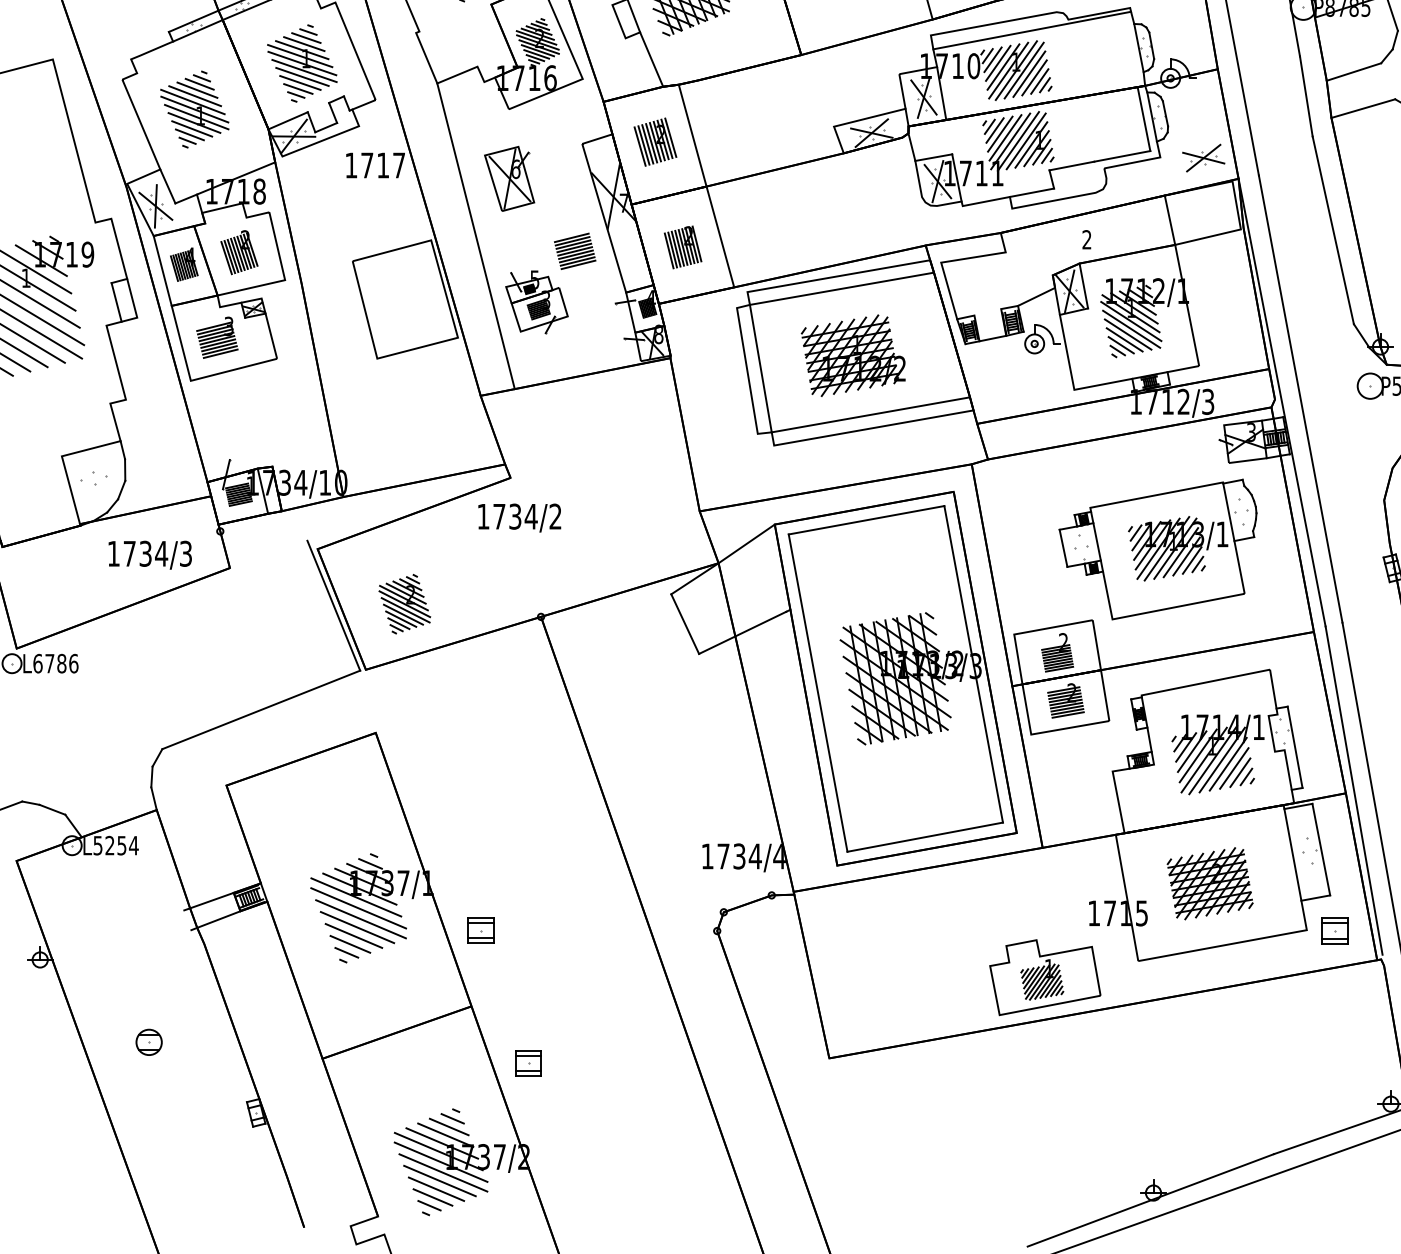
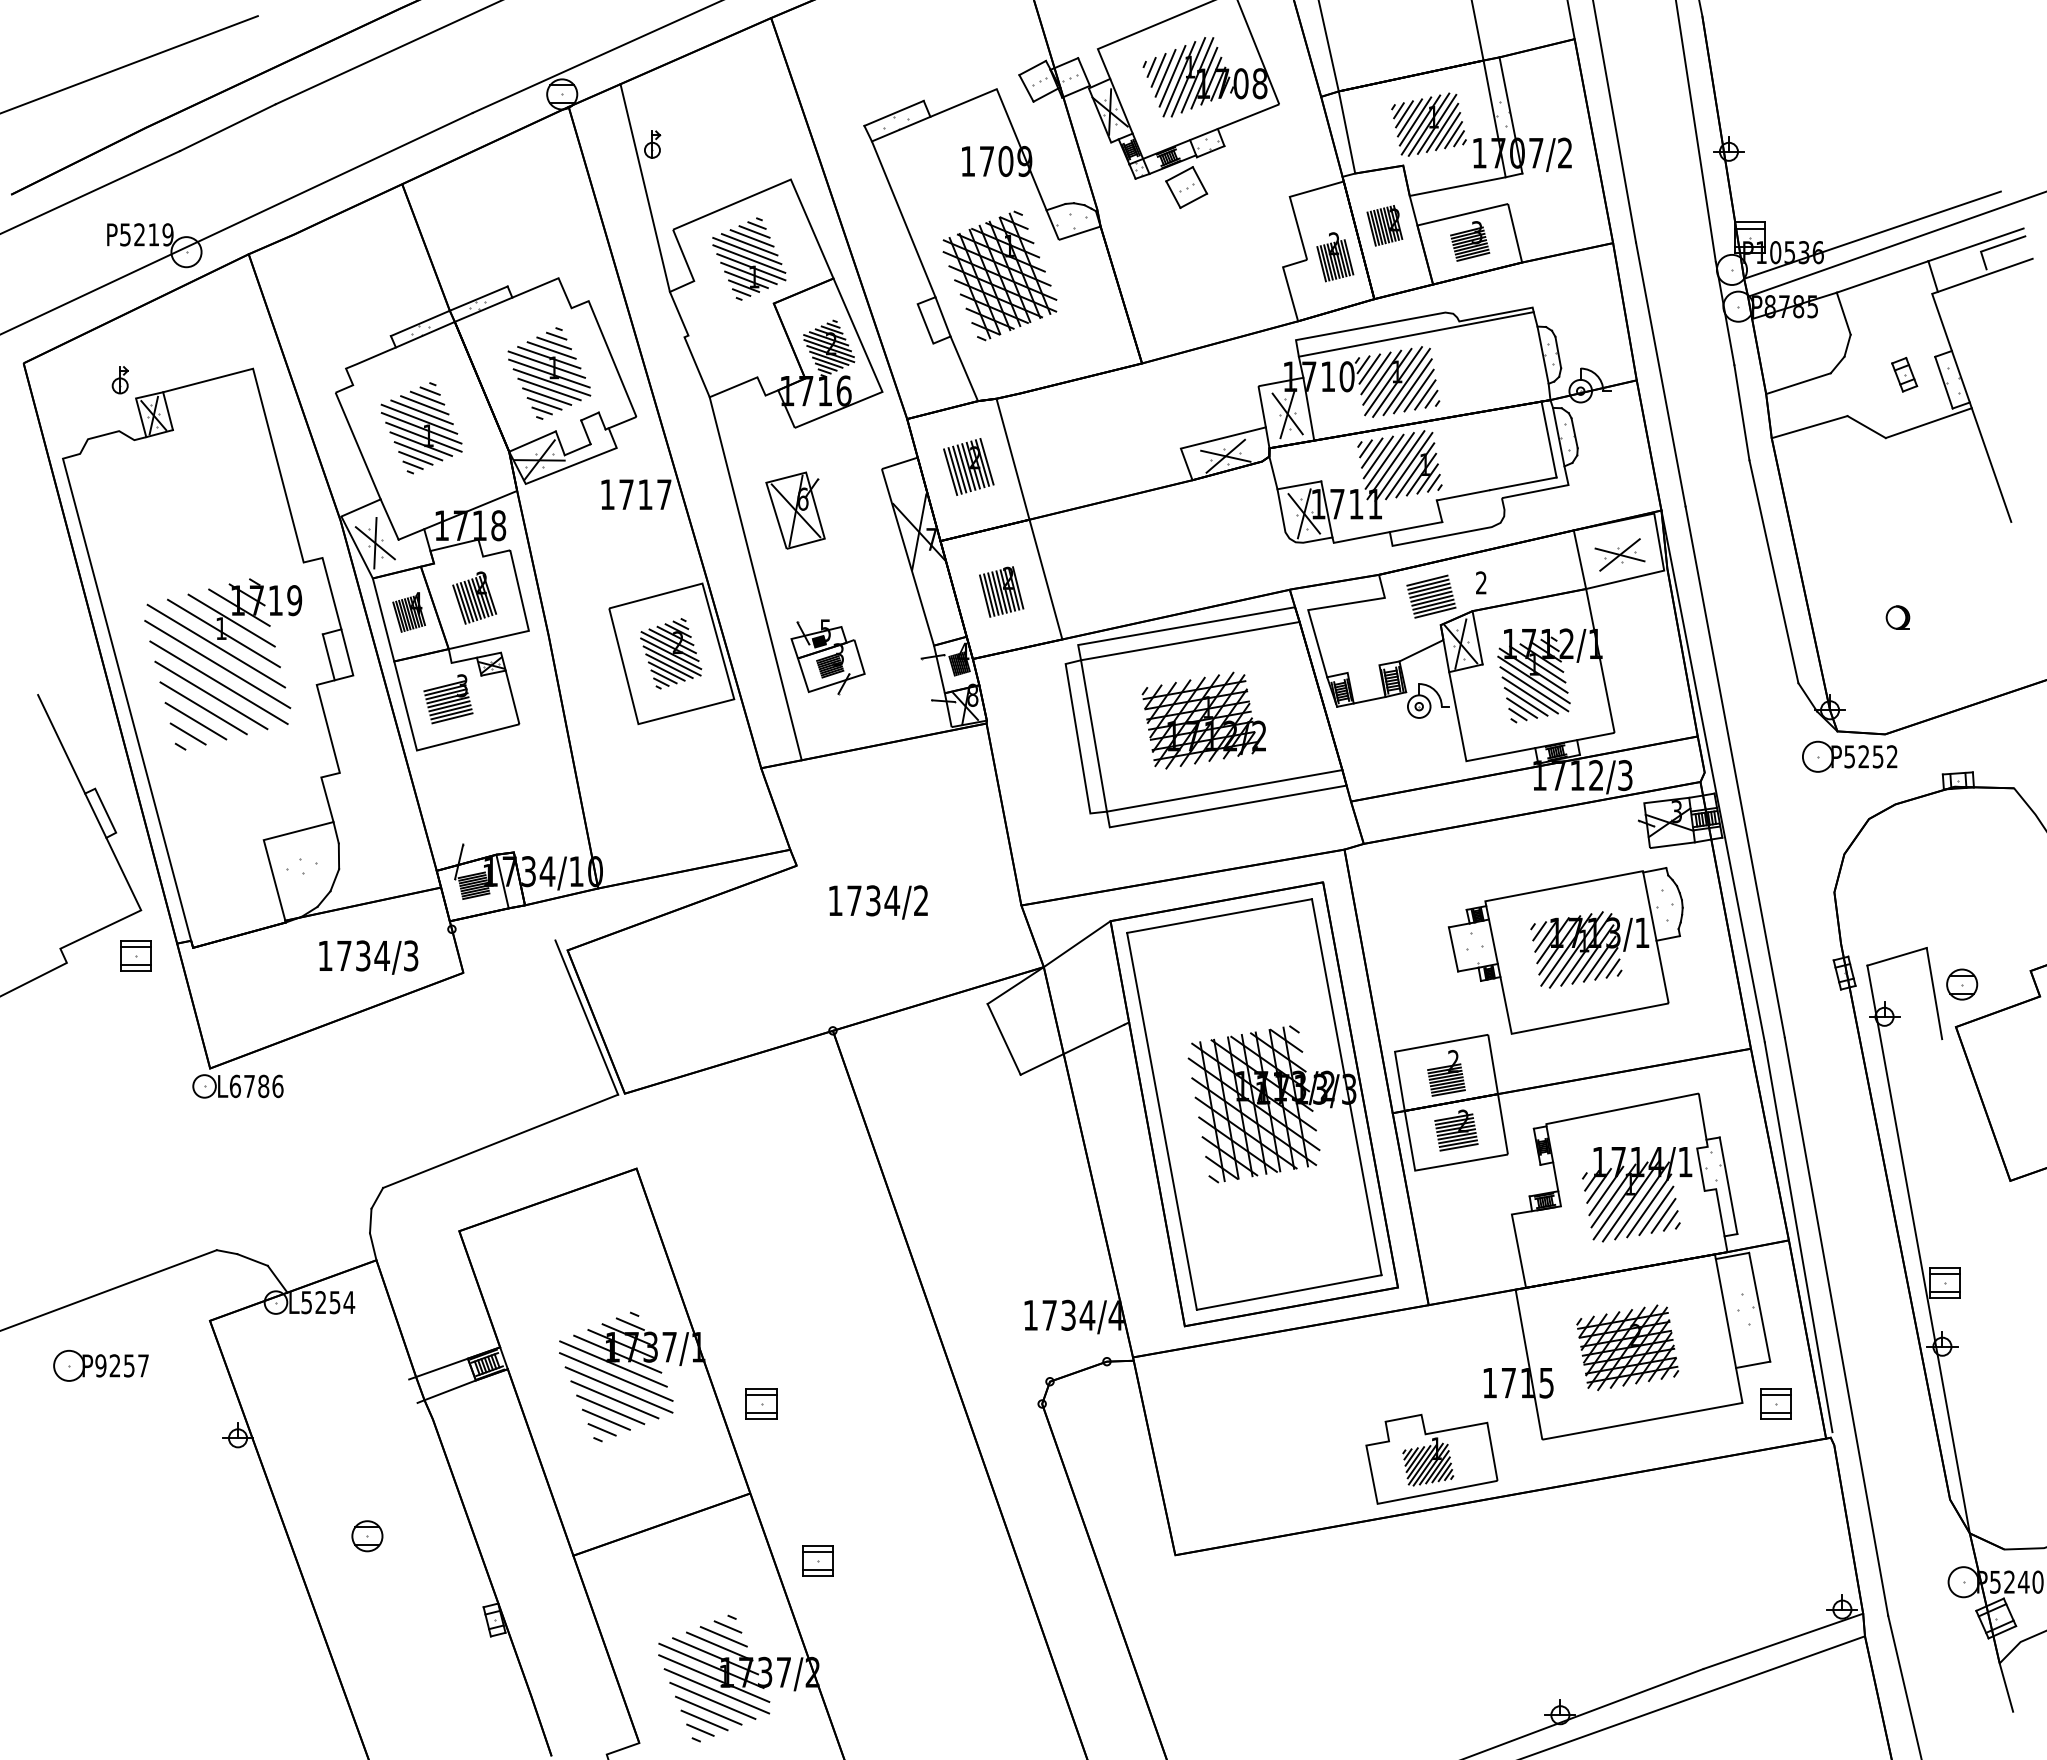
part: (1203, 157) -> (1619, 554), moved
part: (575, 251) -> (1431, 596), moved
text: (519, 518) -> (878, 902), moved
part: (405, 603) -> (671, 653), moved

